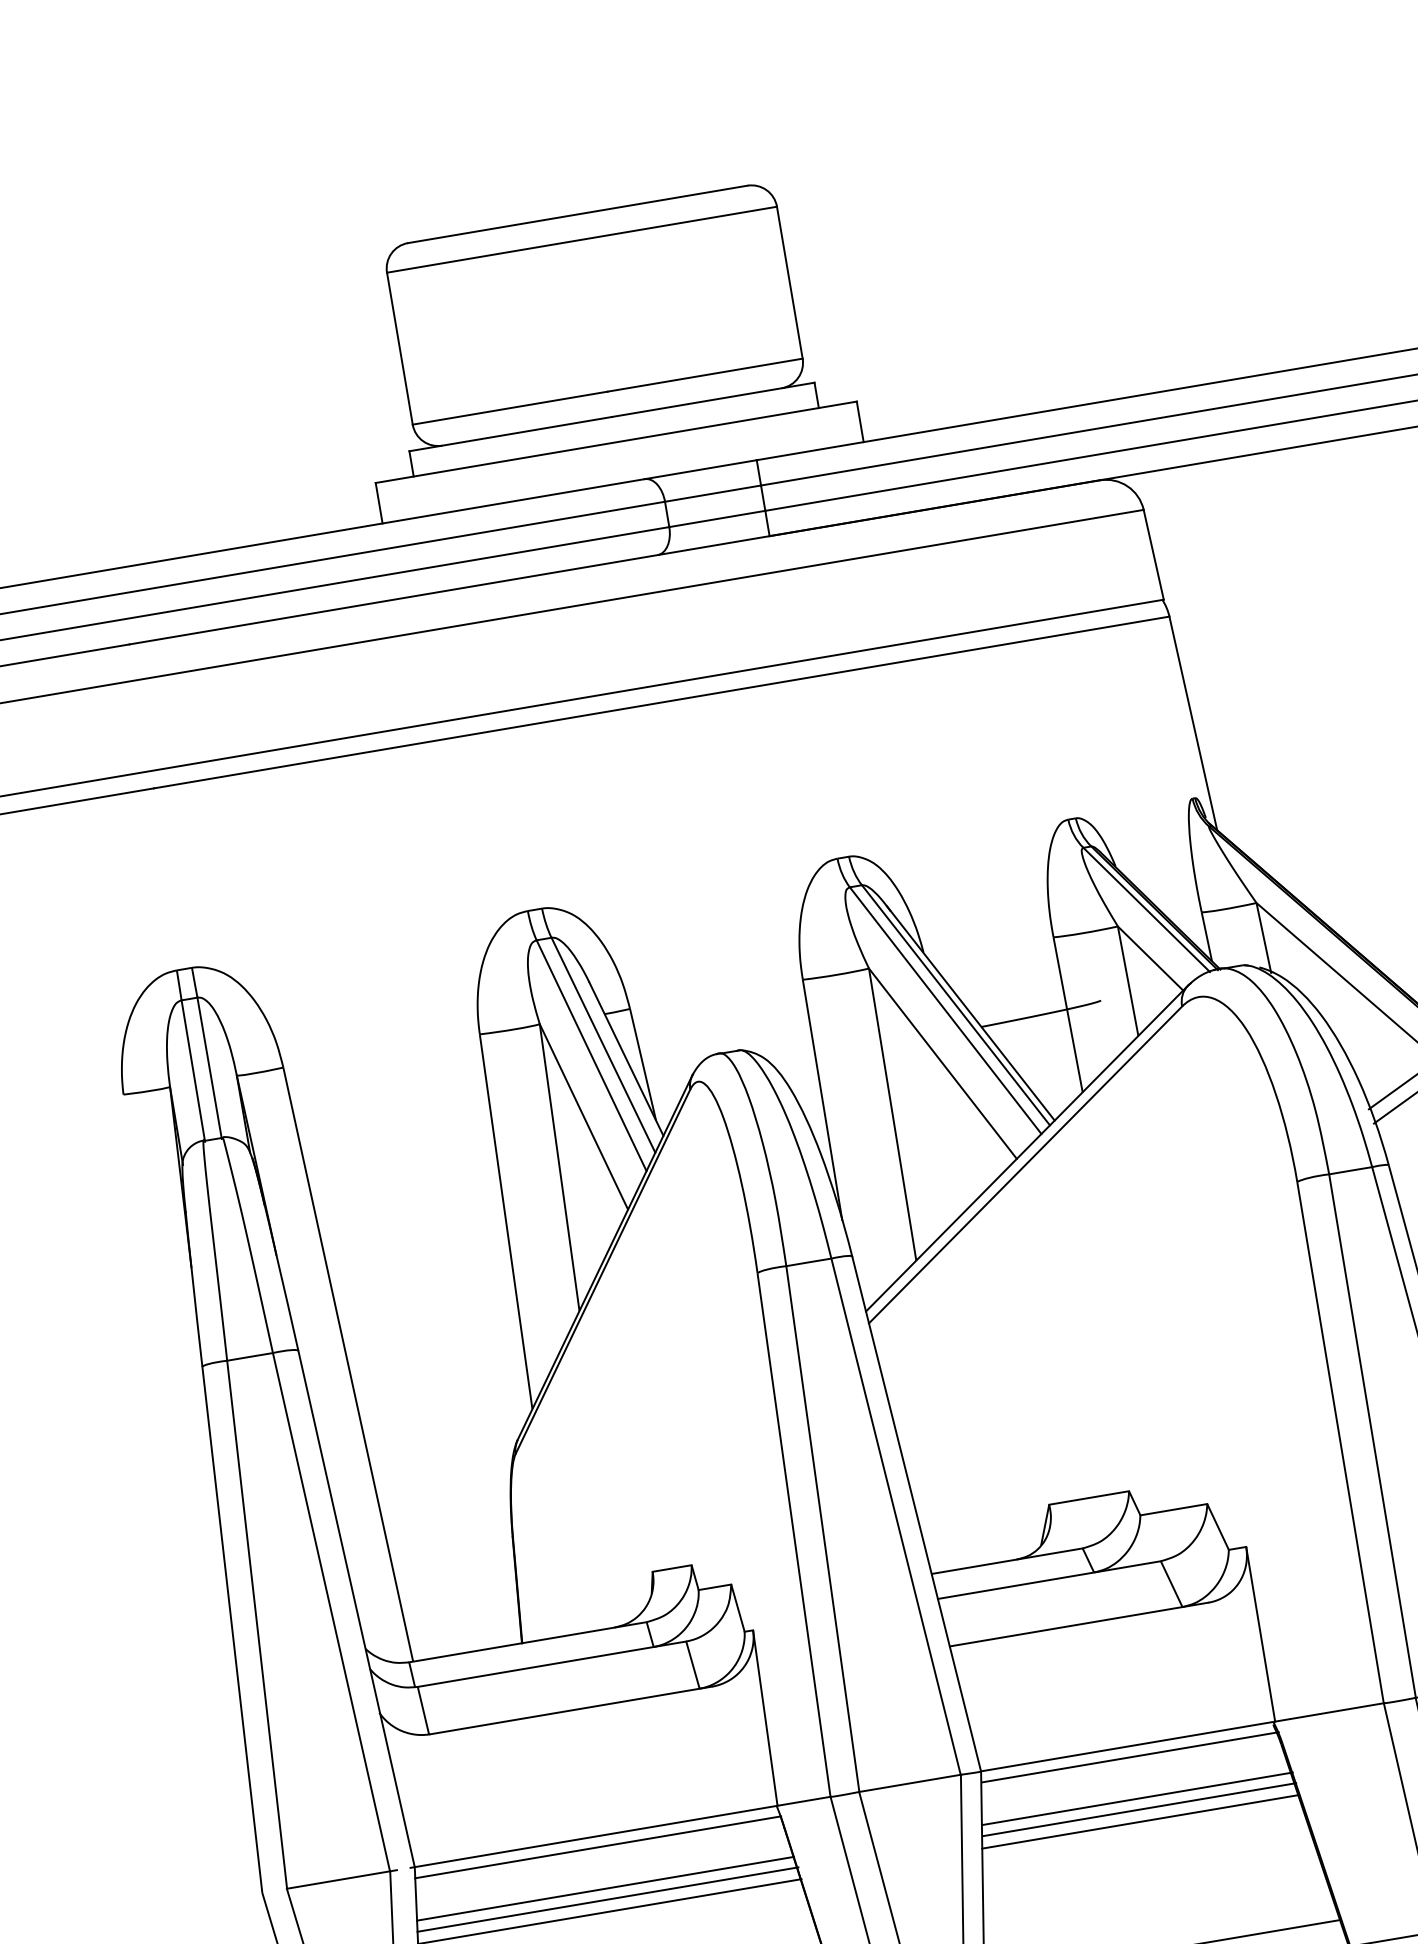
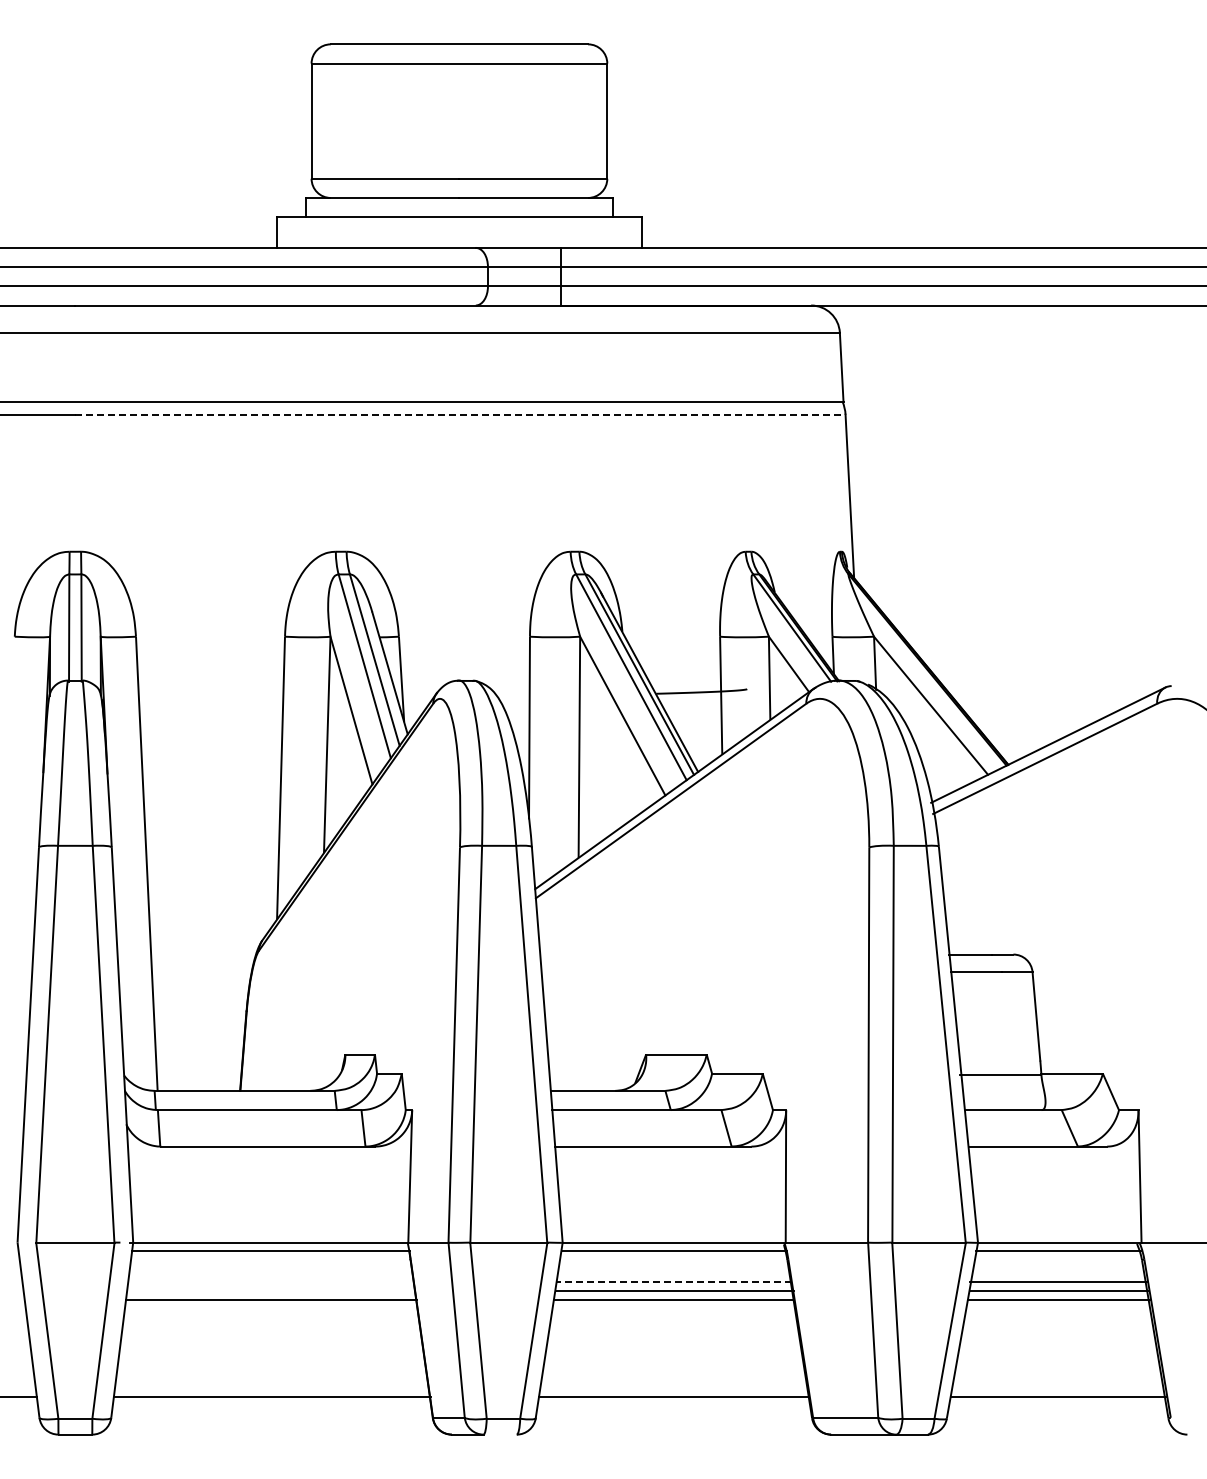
line: (661, 702) -> (460, 414), solid -> dashed
line: (1137, 1799) -> (674, 1282), solid -> dashed
line: (606, 1888) -> (271, 1282), removed
line: (607, 1899) -> (271, 1290), removed

